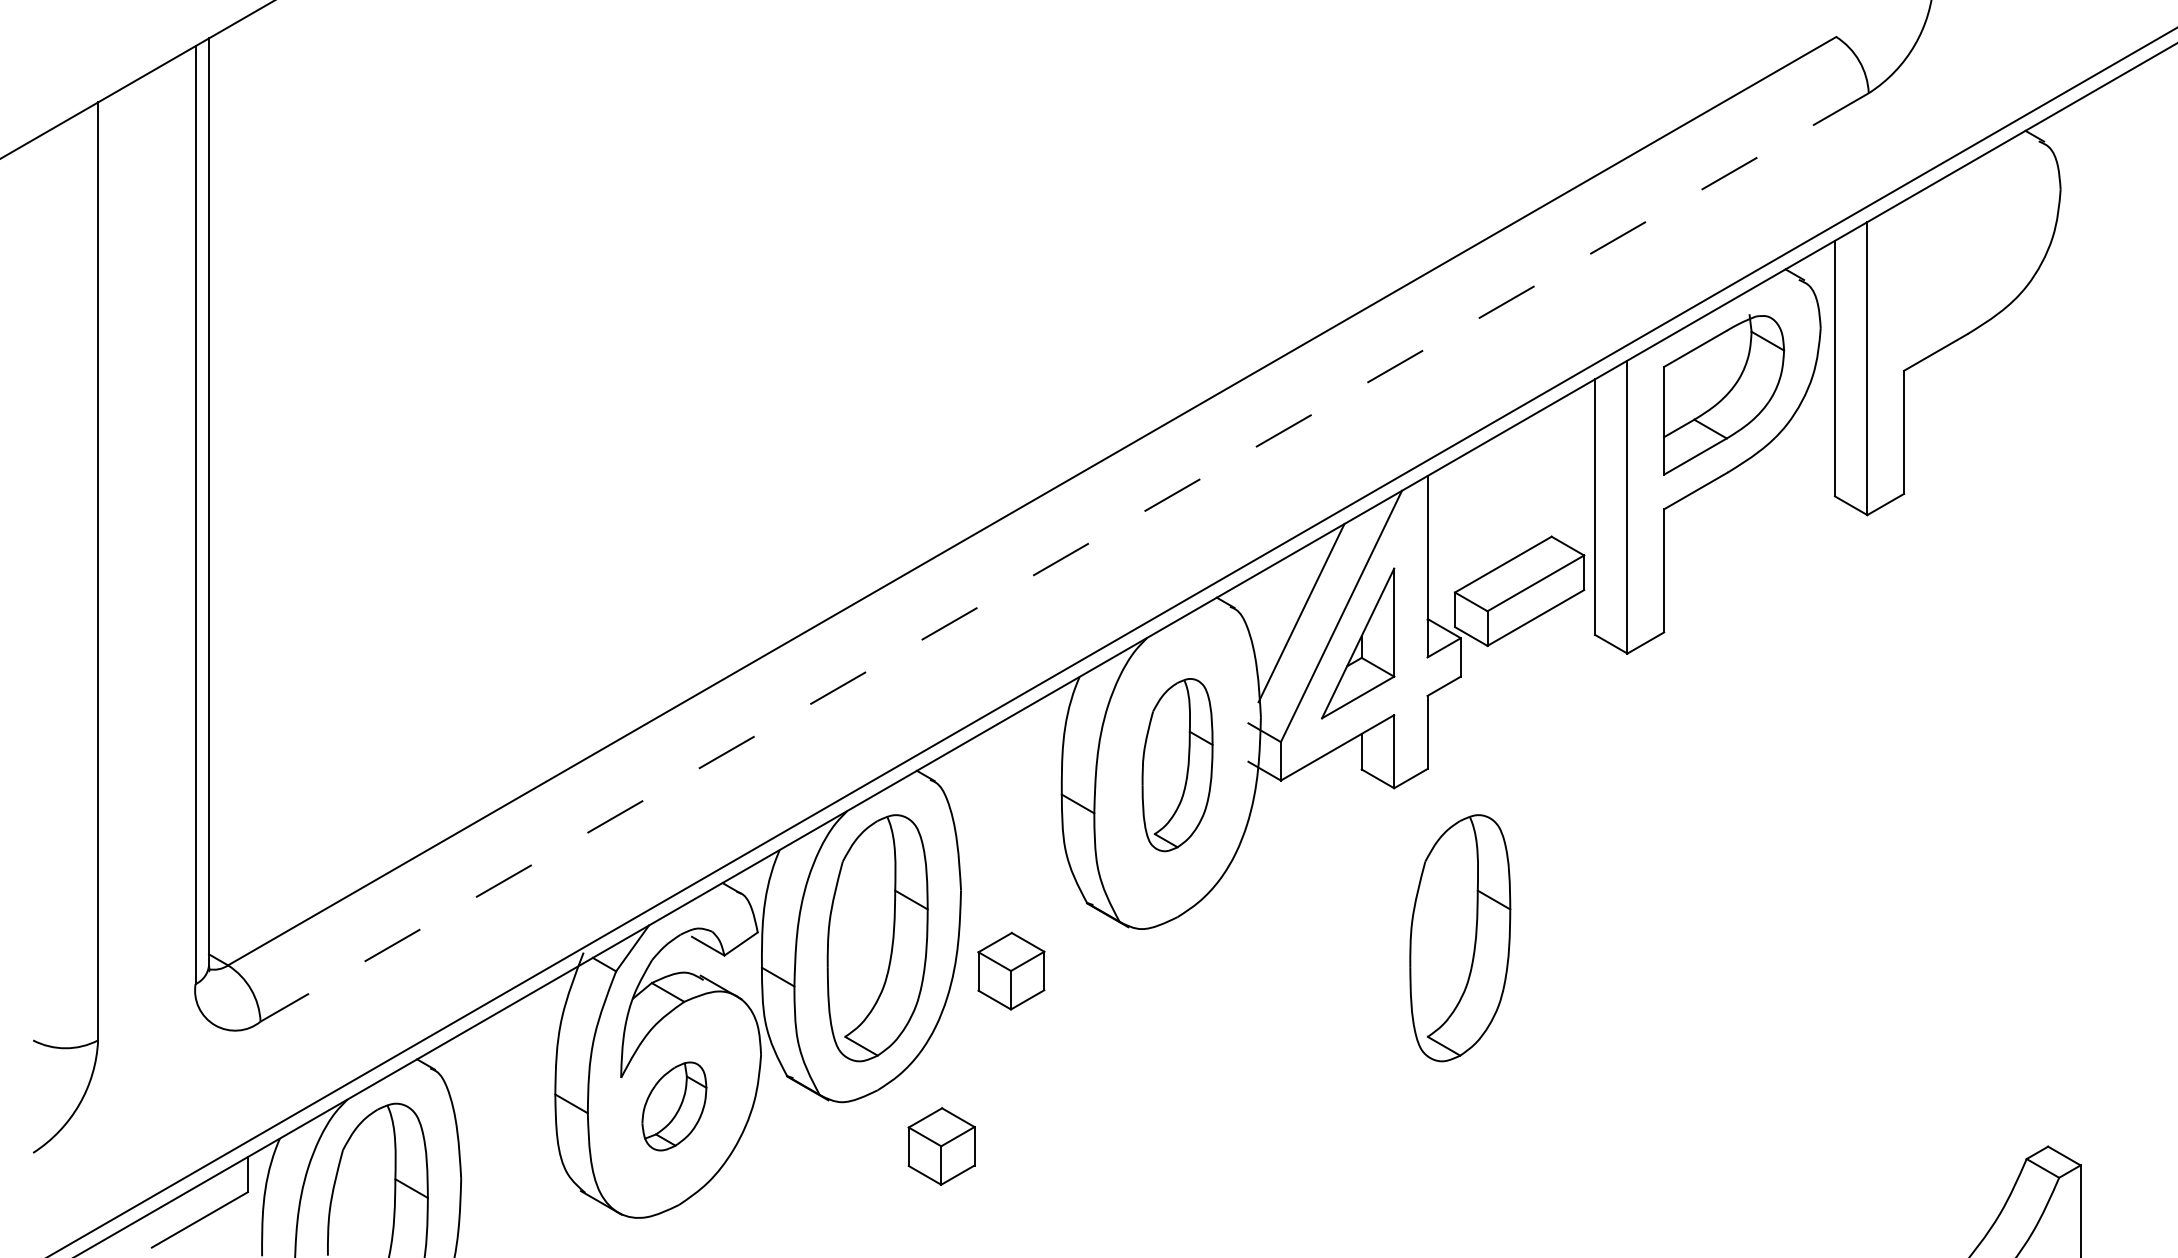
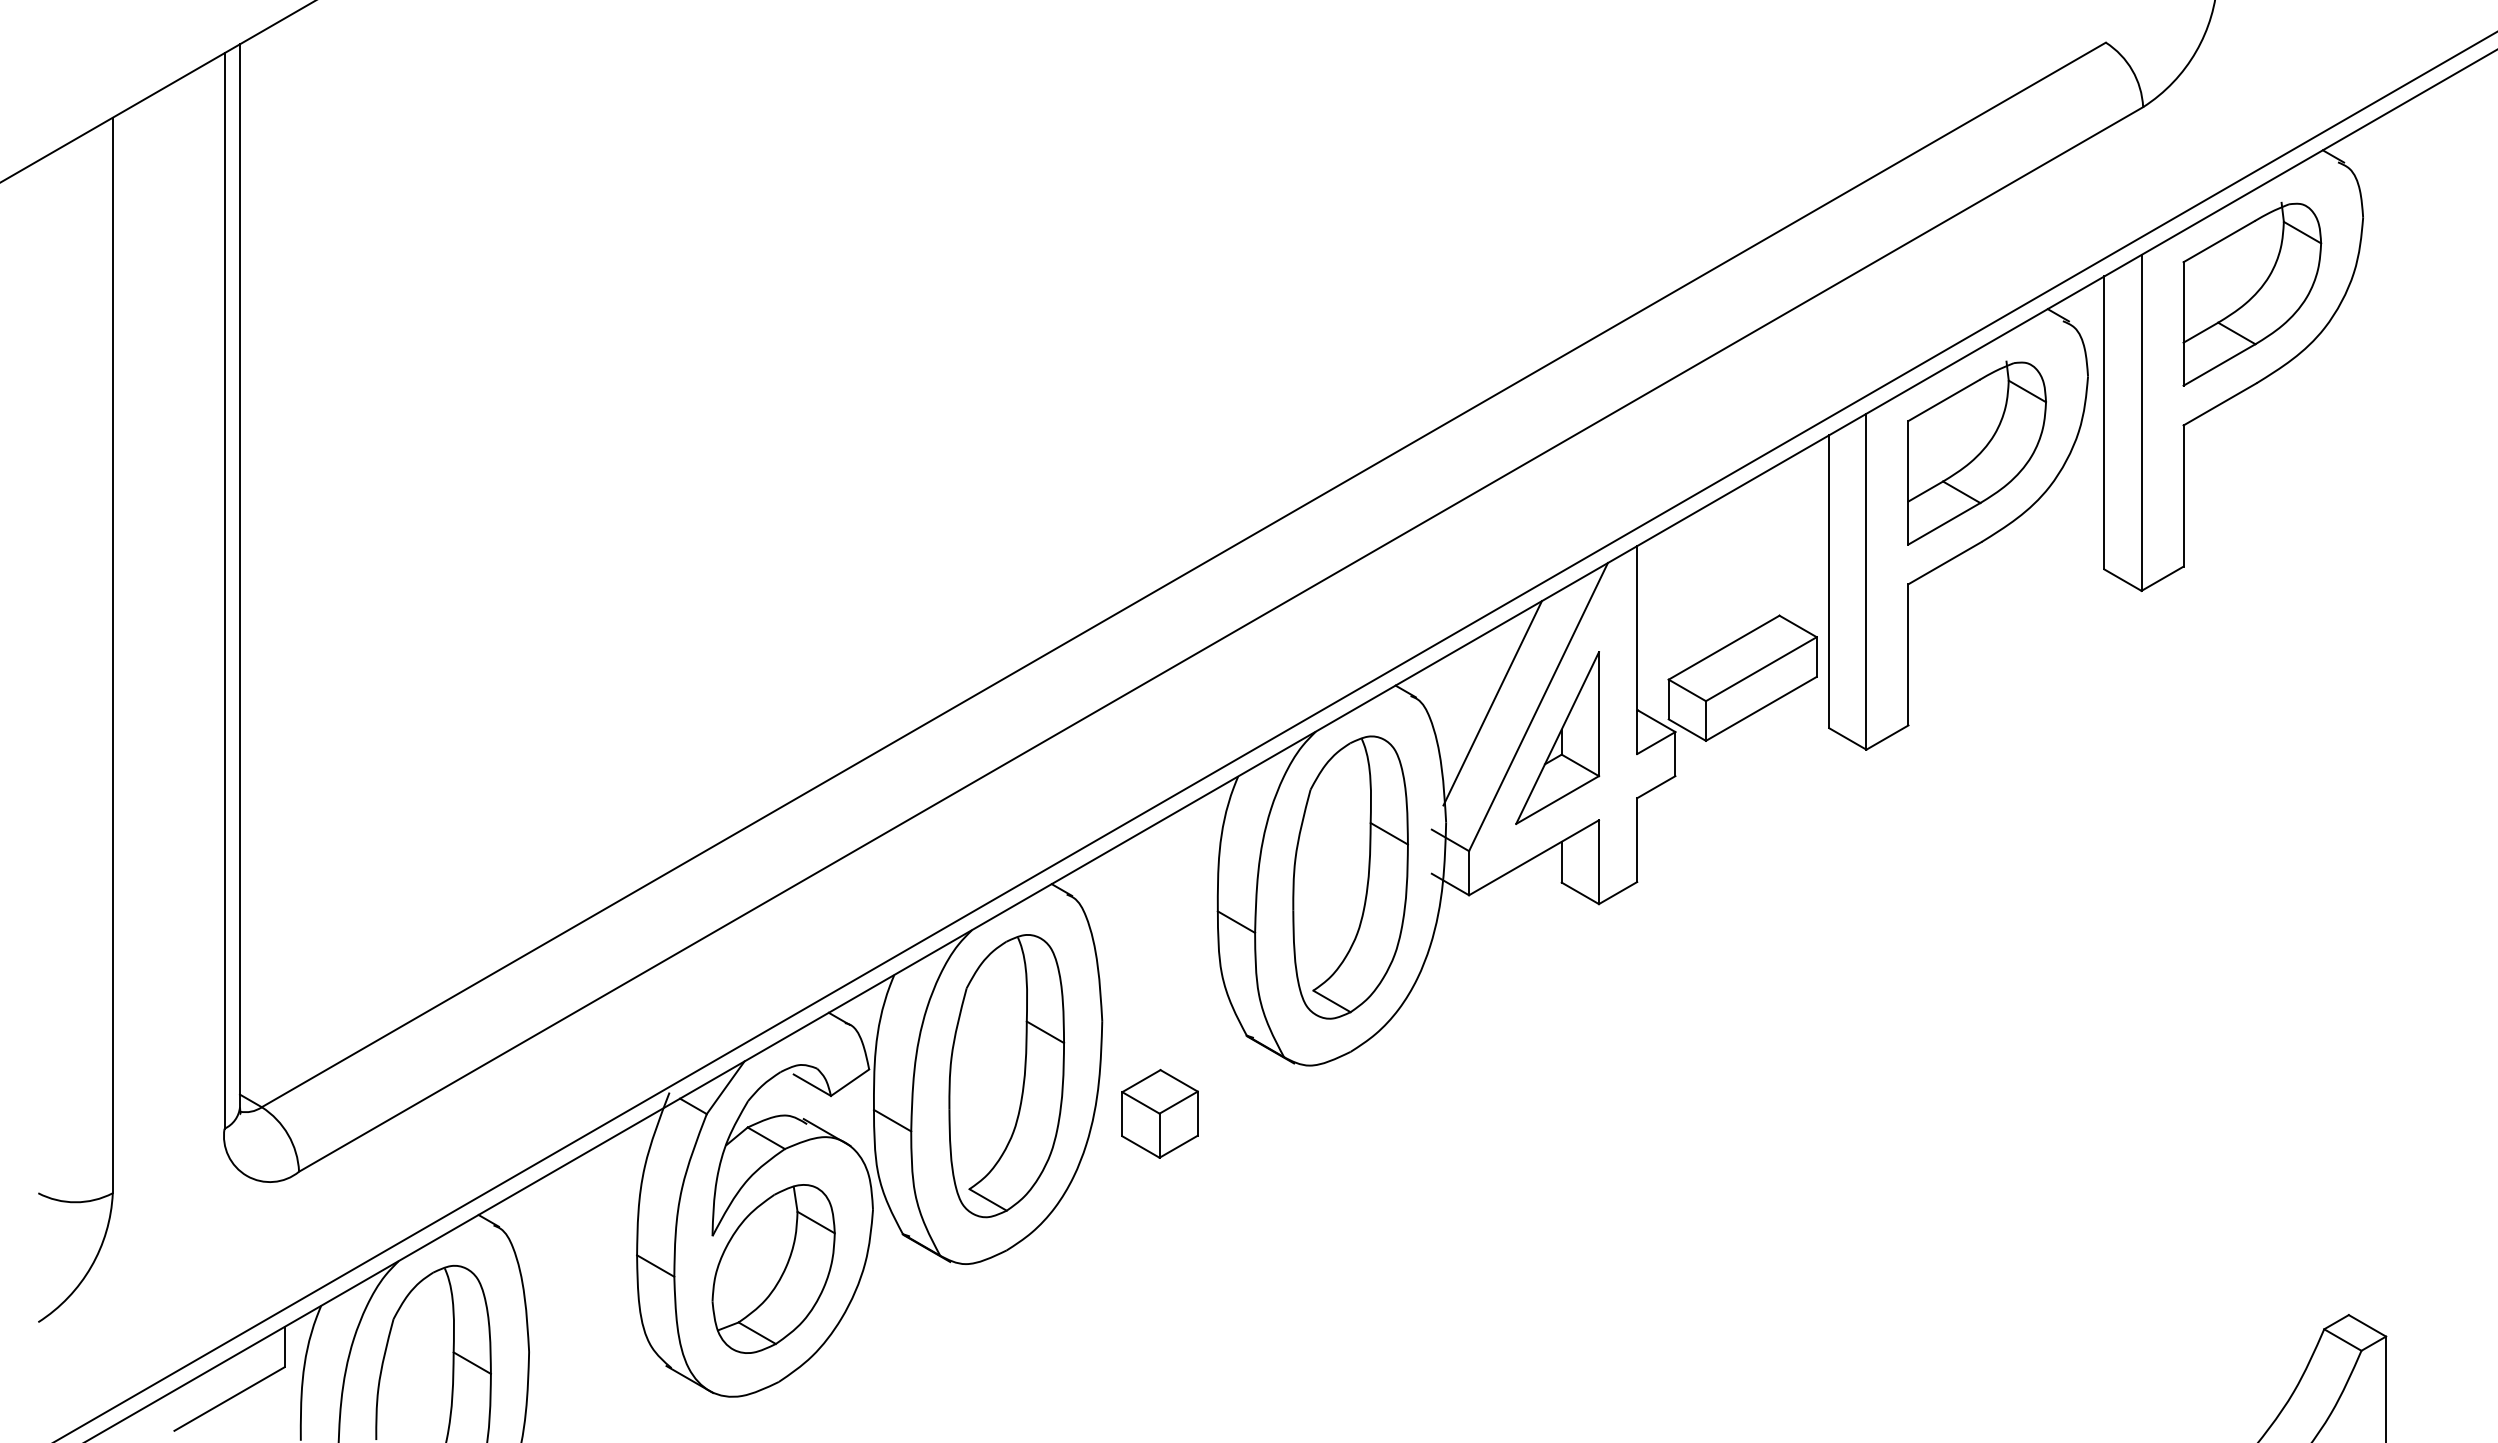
part: (1964, 256) -> (2252, 294), added
line: (1065, 557) -> (1221, 639), dashed -> solid
part: (1177, 765) -> (1350, 877), size x1.43
part: (1460, 938) -> (1674, 1076), removed
part: (674, 1106) -> (773, 1268), size x1.67
part: (941, 1146) -> (1079, 1314), removed

